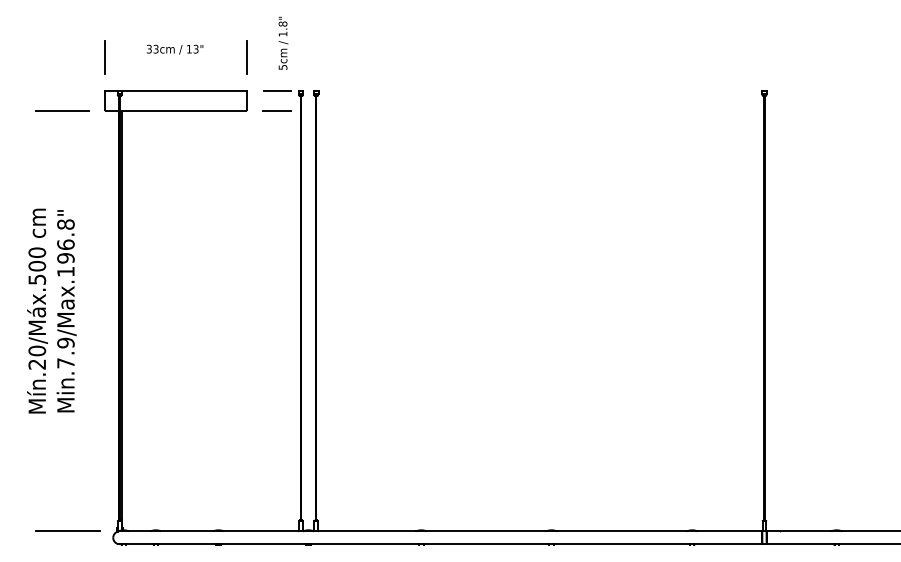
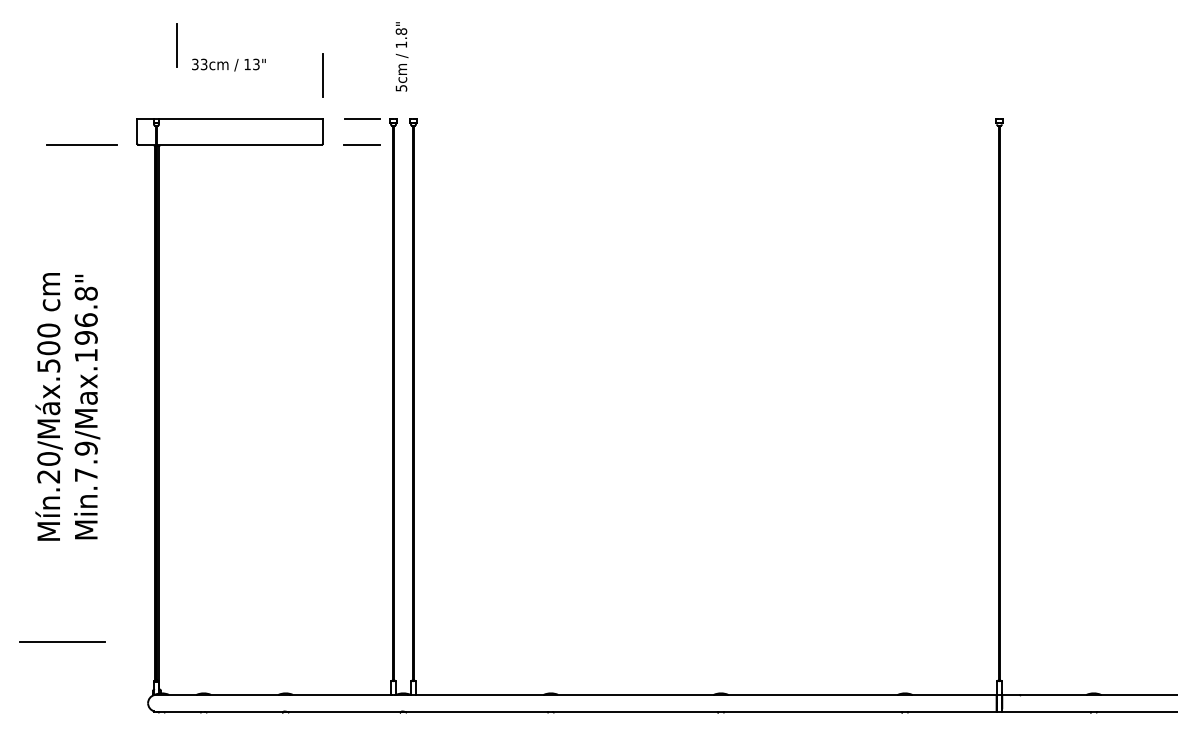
text: (283, 42) -> (402, 55), moved
line: (104, 57) -> (175, 45), moved
line: (67, 530) -> (62, 641), moved

